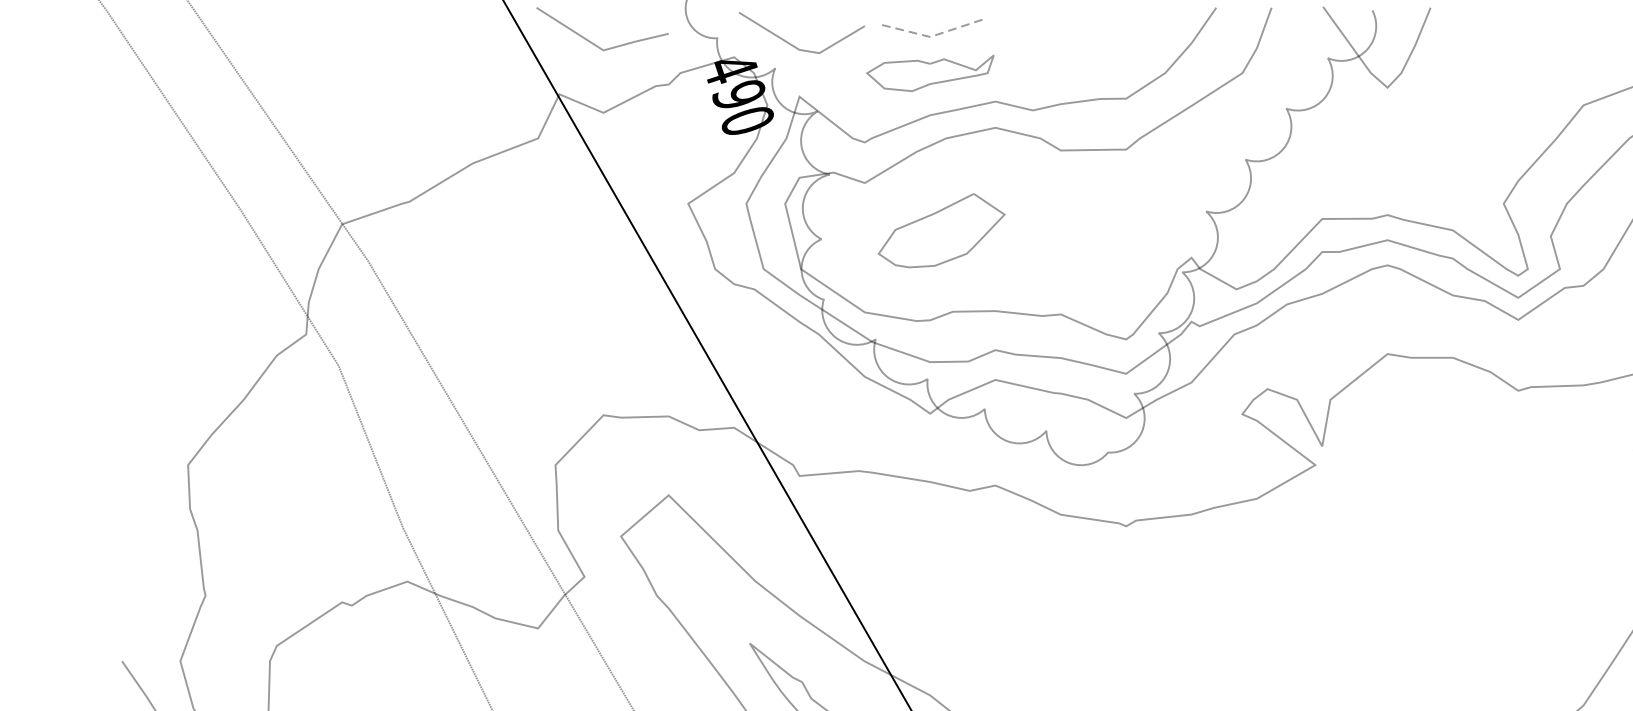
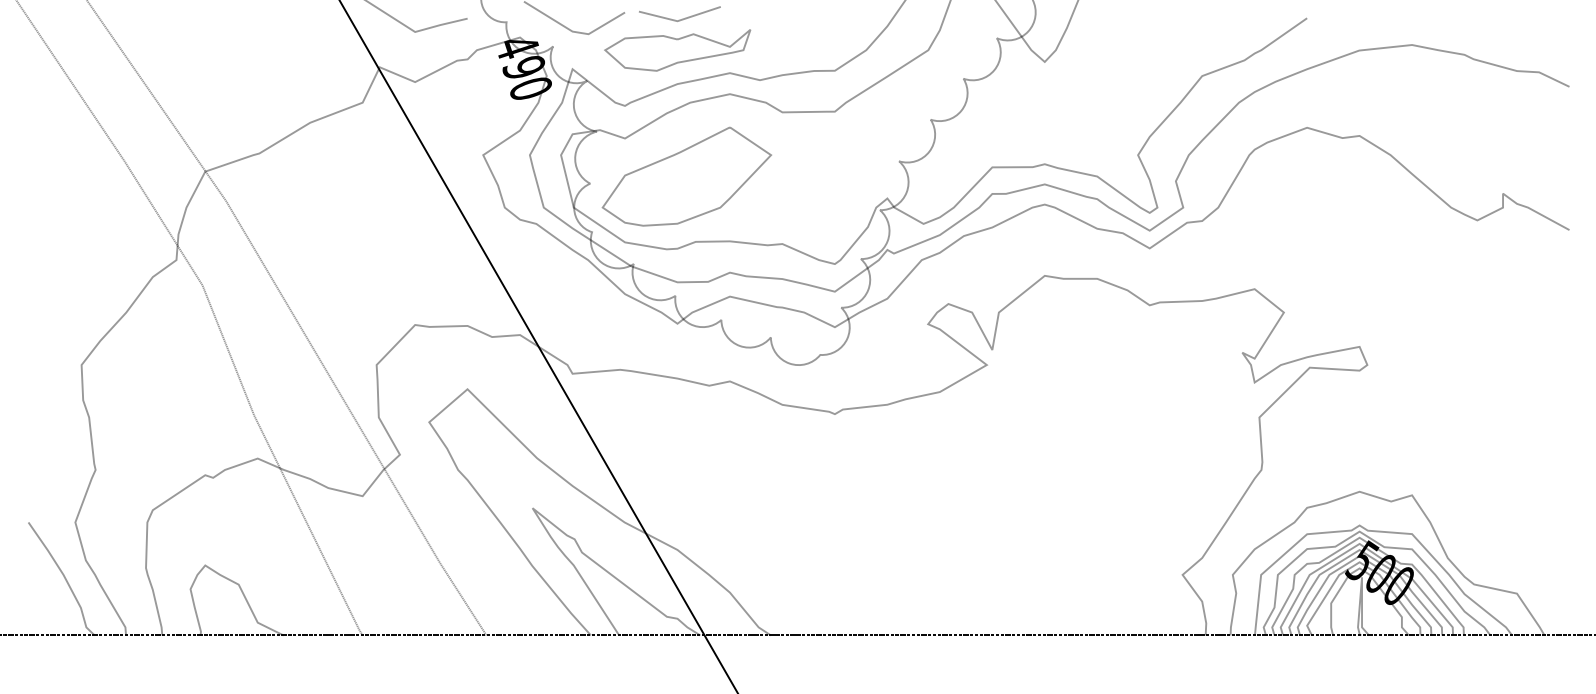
line: (933, 36) -> (680, 20), dashed -> solid
part: (930, 73) -> (677, 50), size x1.43
part: (941, 230) -> (686, 176), size x1.67

